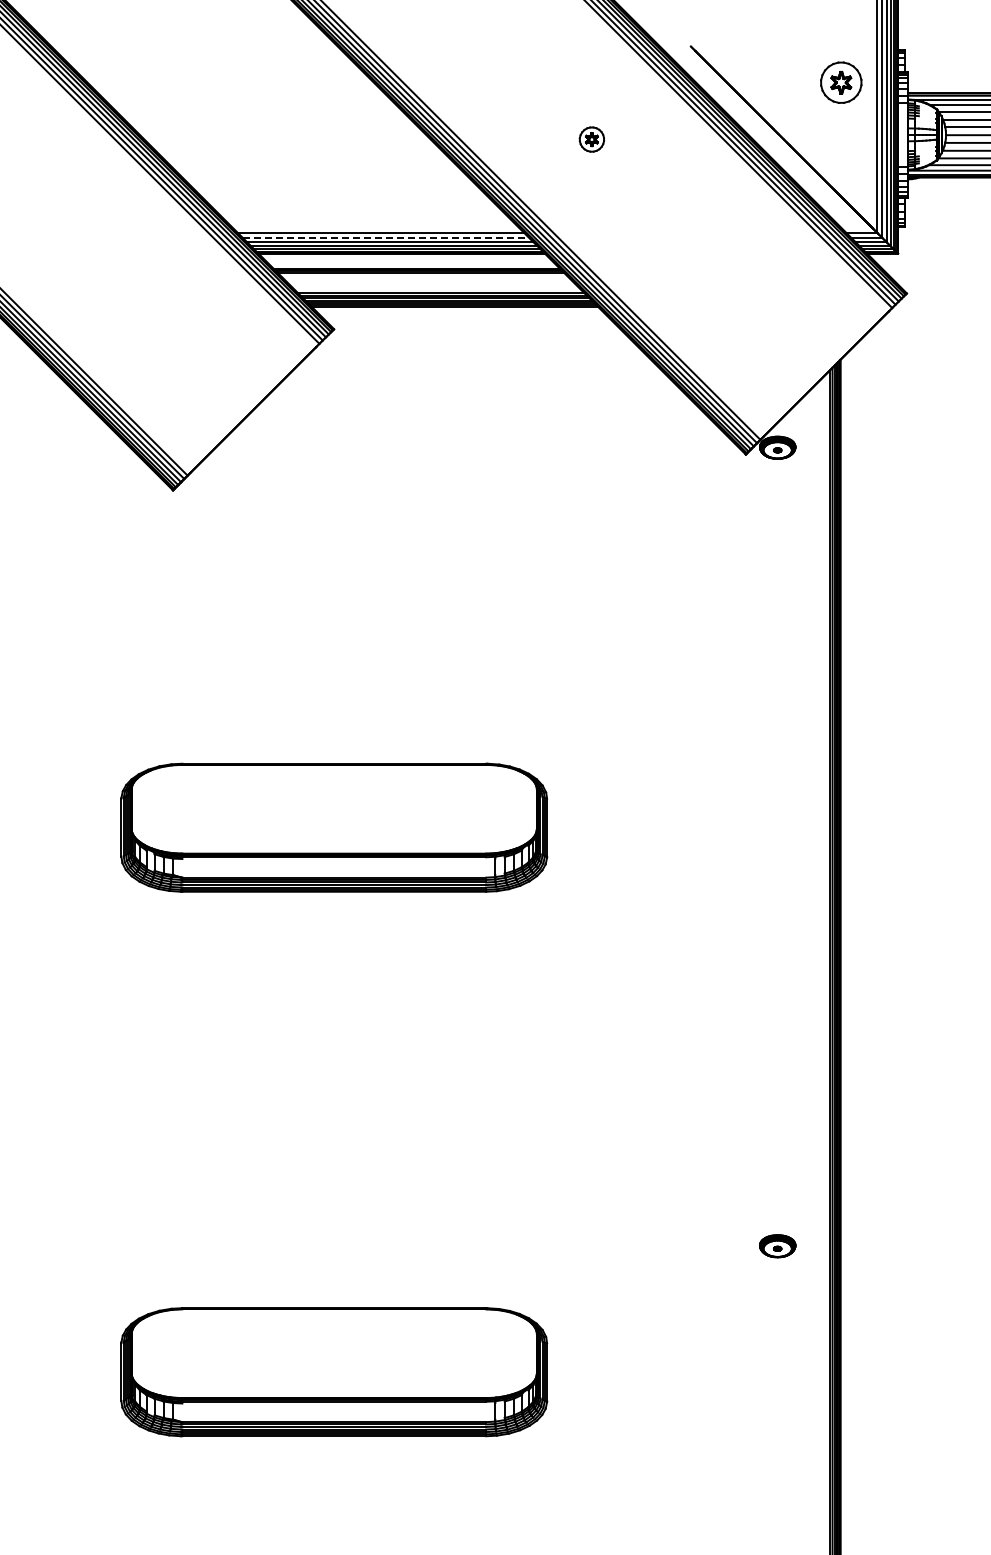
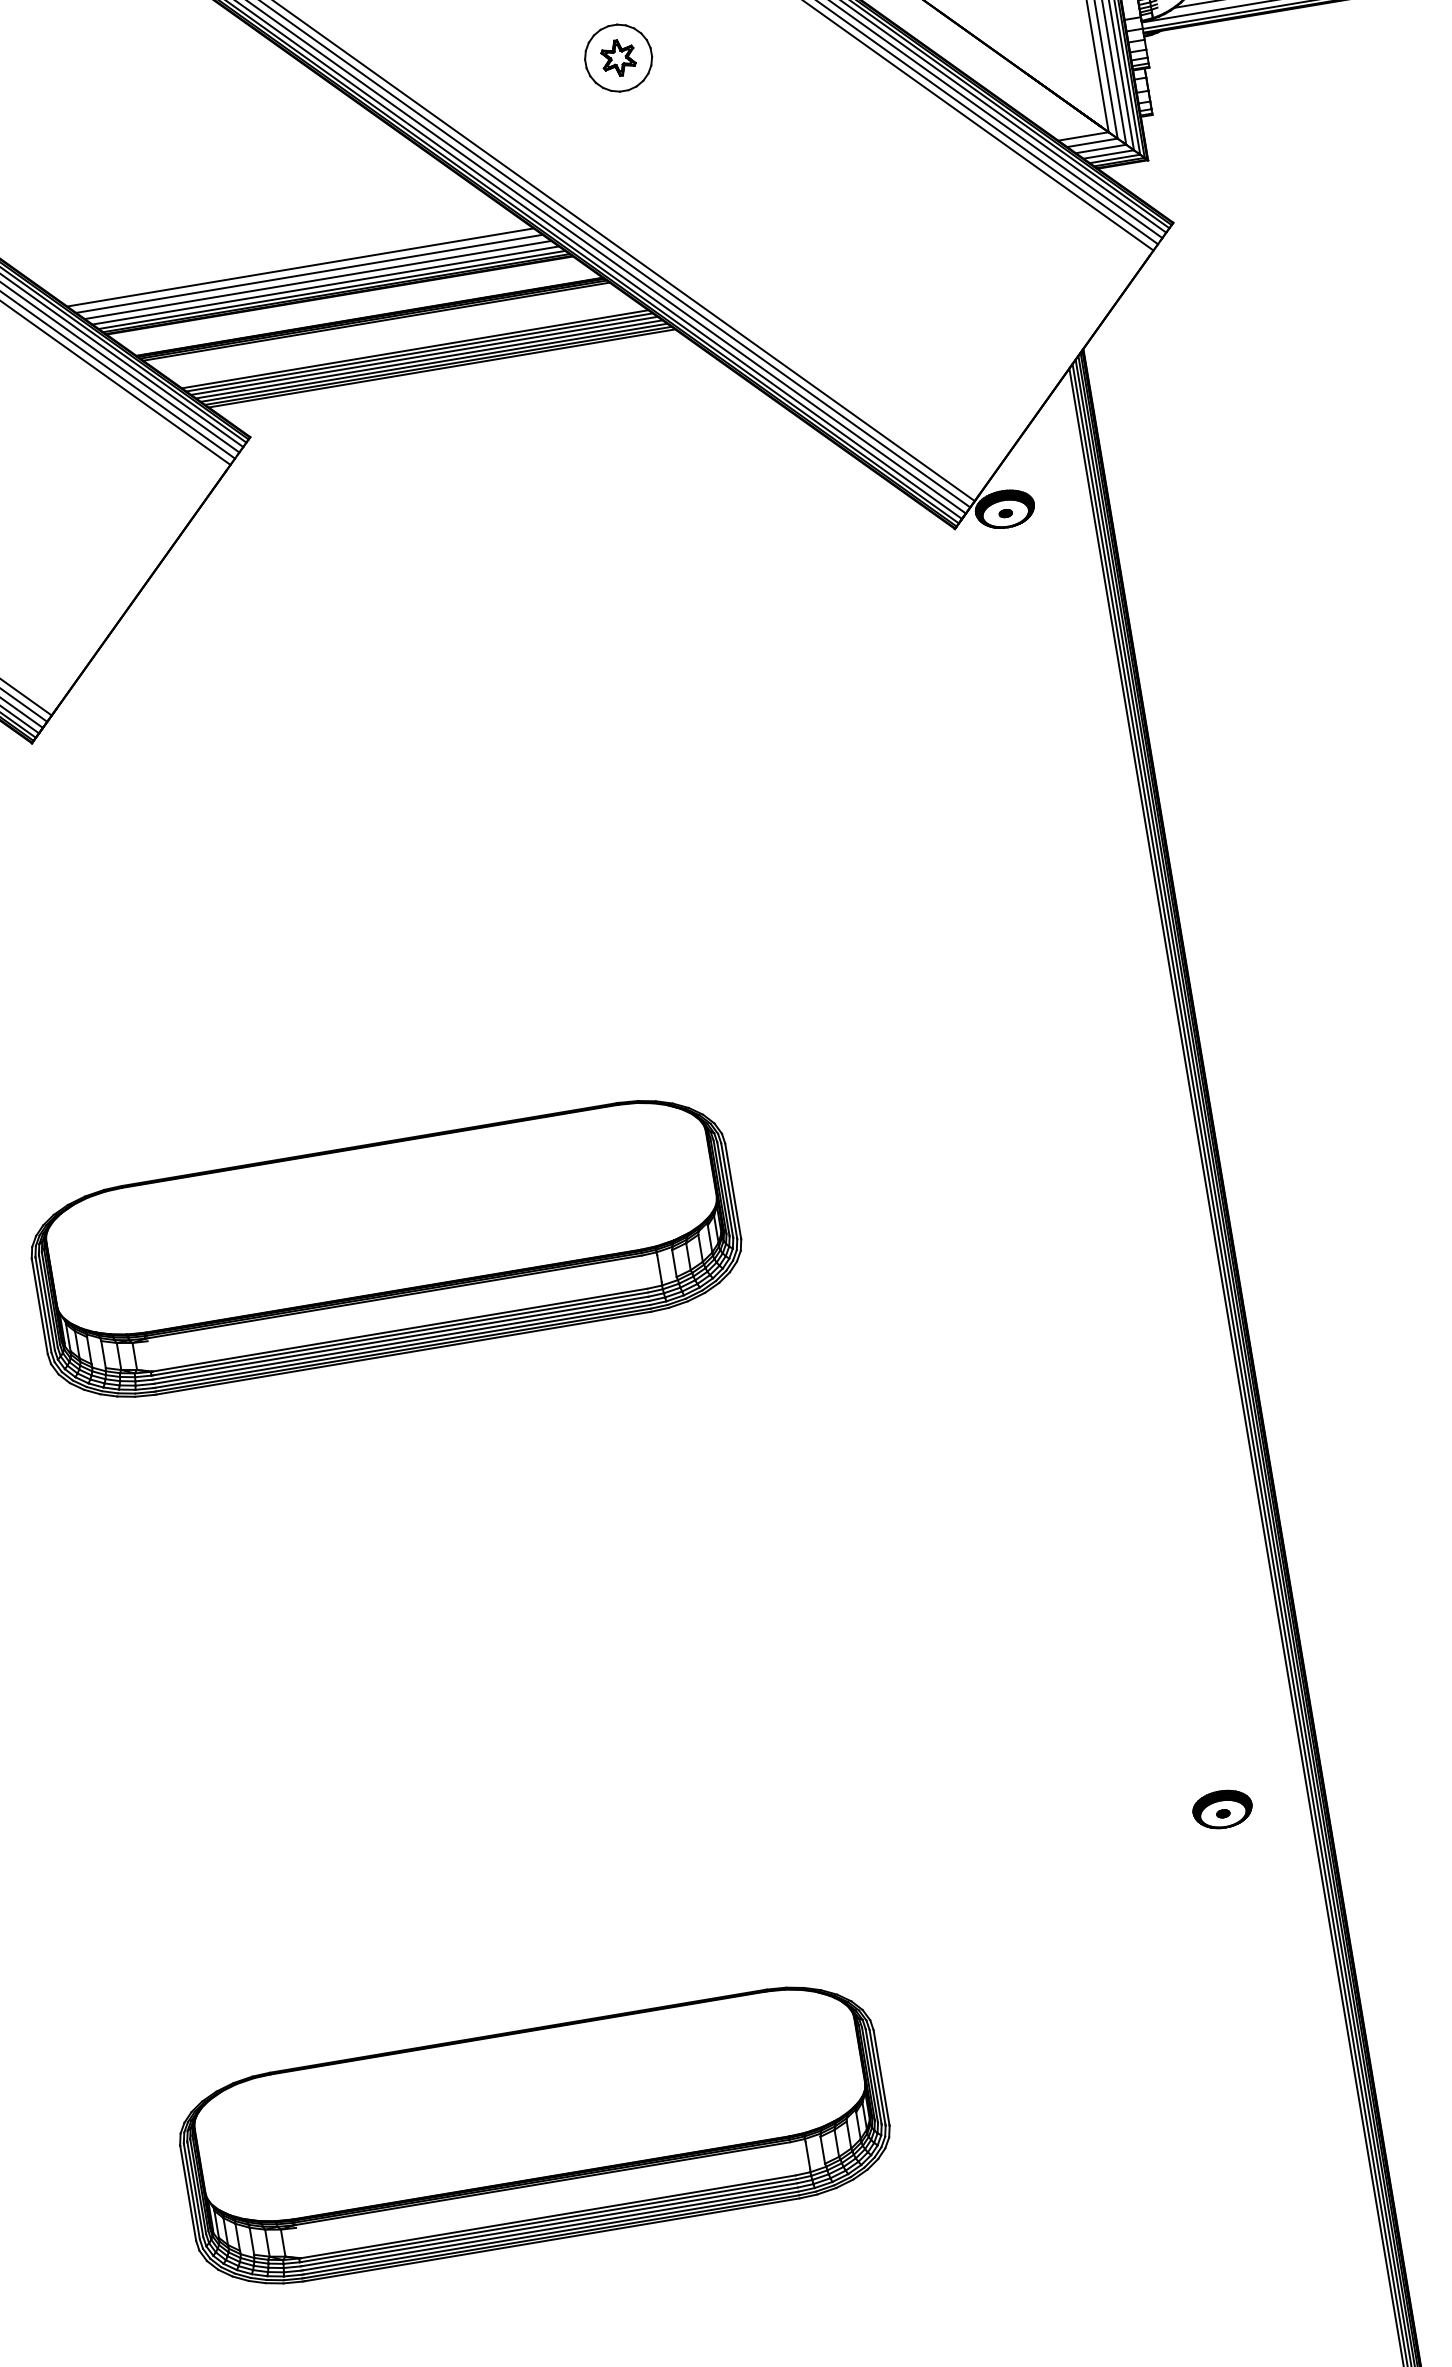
part: (591, 139) -> (617, 58), size x1.67
line: (386, 237) -> (310, 273), dashed -> solid

